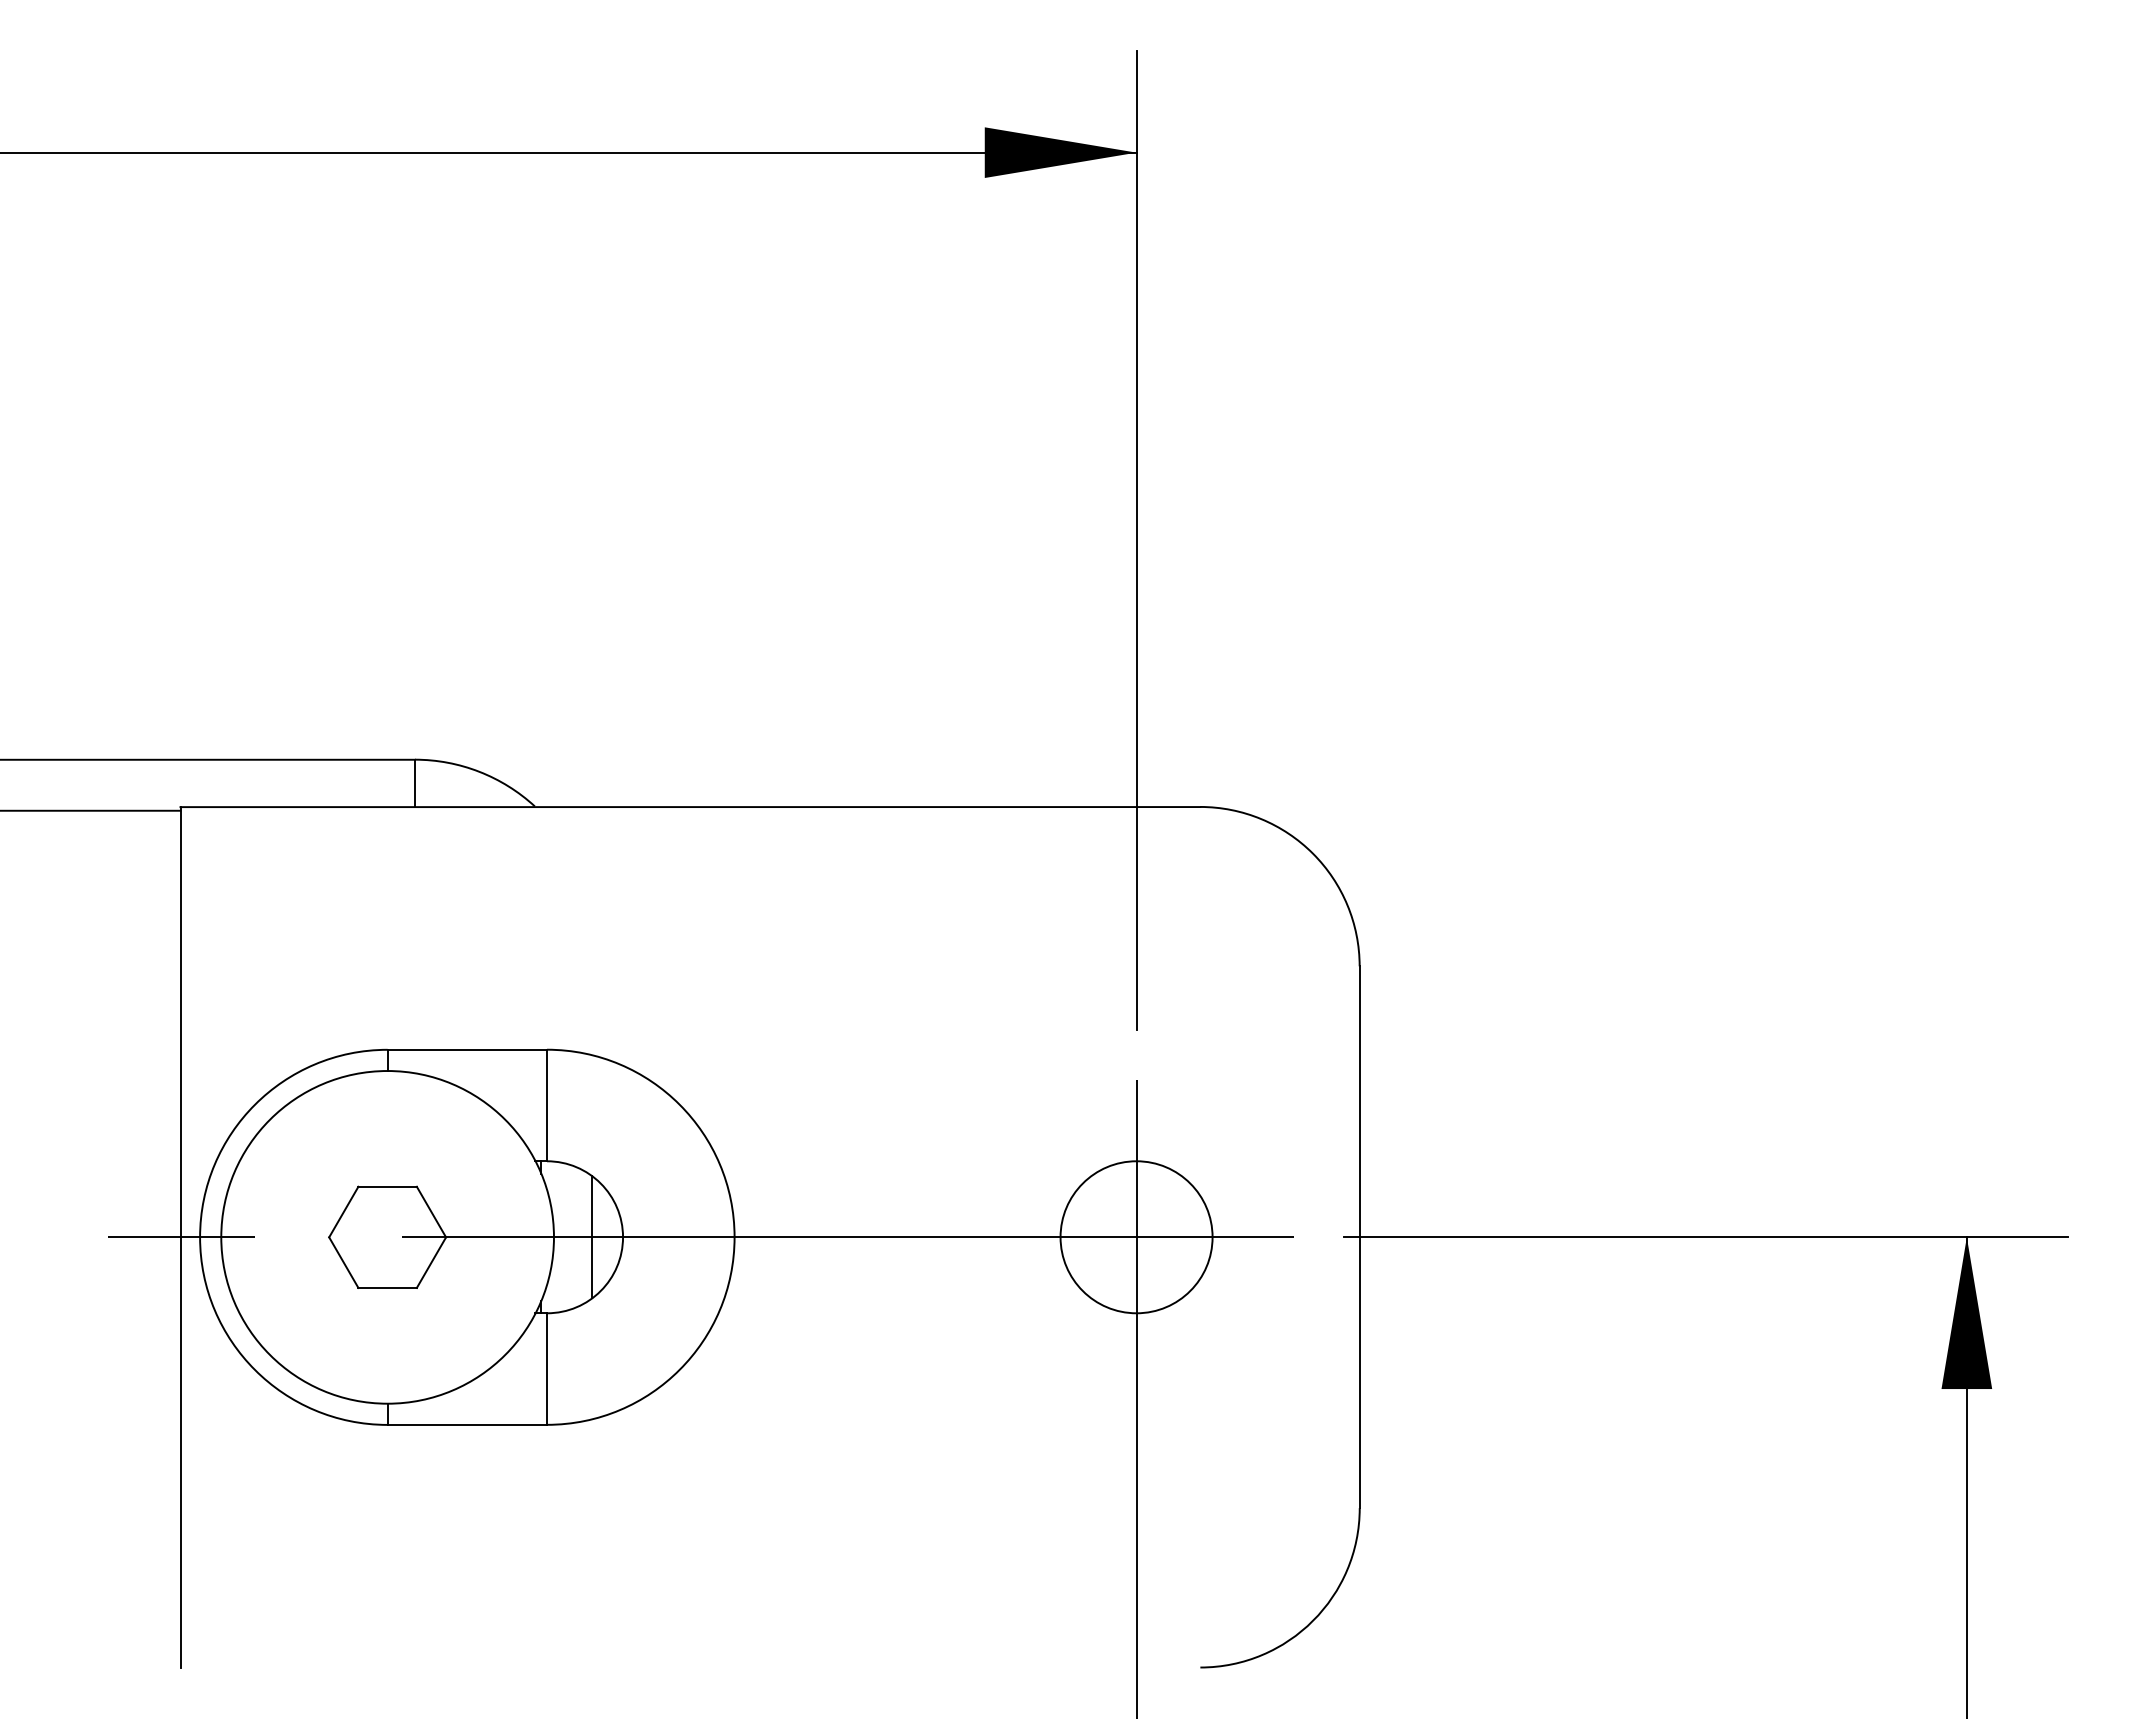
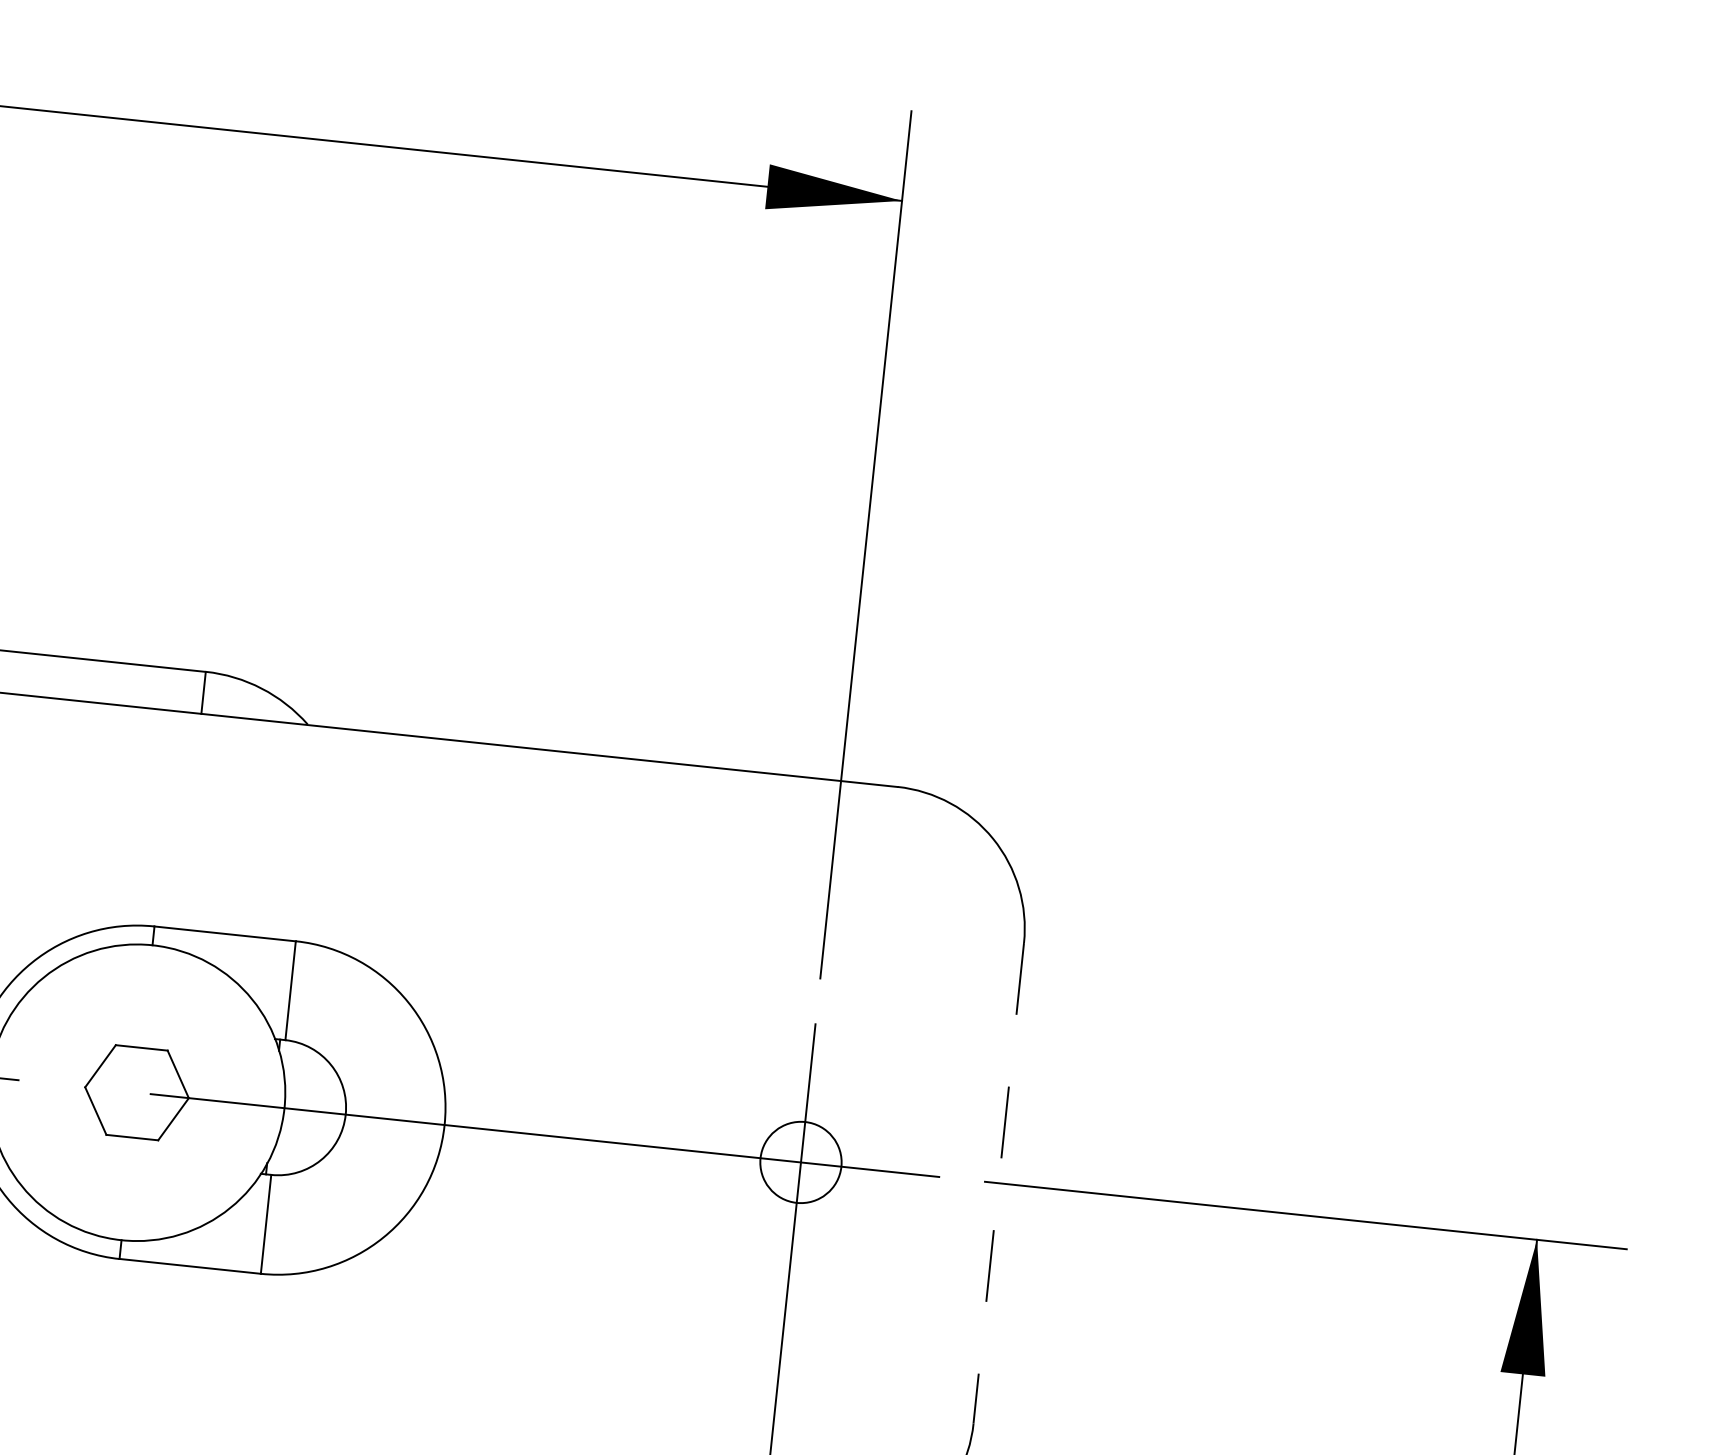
line: (592, 1237) -> (318, 1111), removed
circle: (1136, 1237) -> (800, 1162), size x0.6
line: (1359, 1237) -> (998, 1183), solid -> dashed

